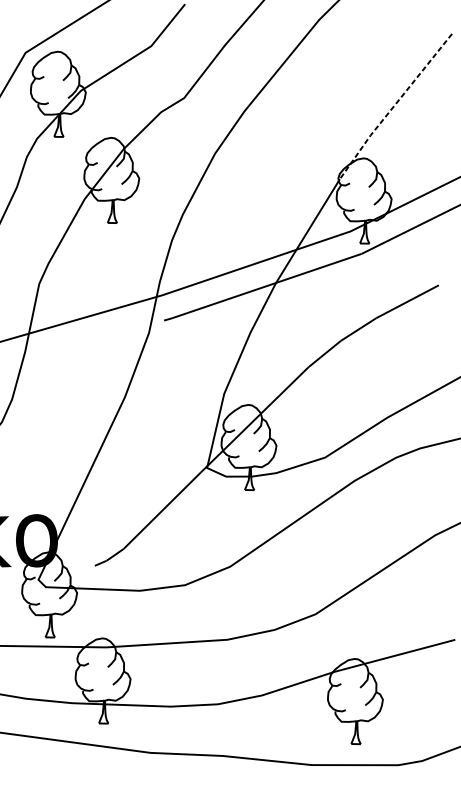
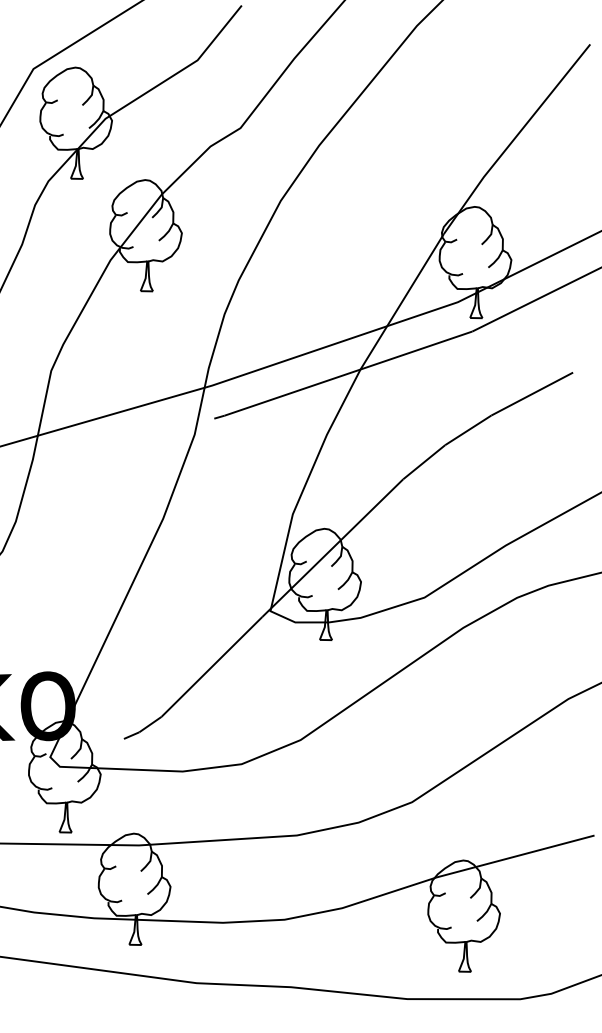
line: (393, 106) -> (514, 138), dashed -> solid

